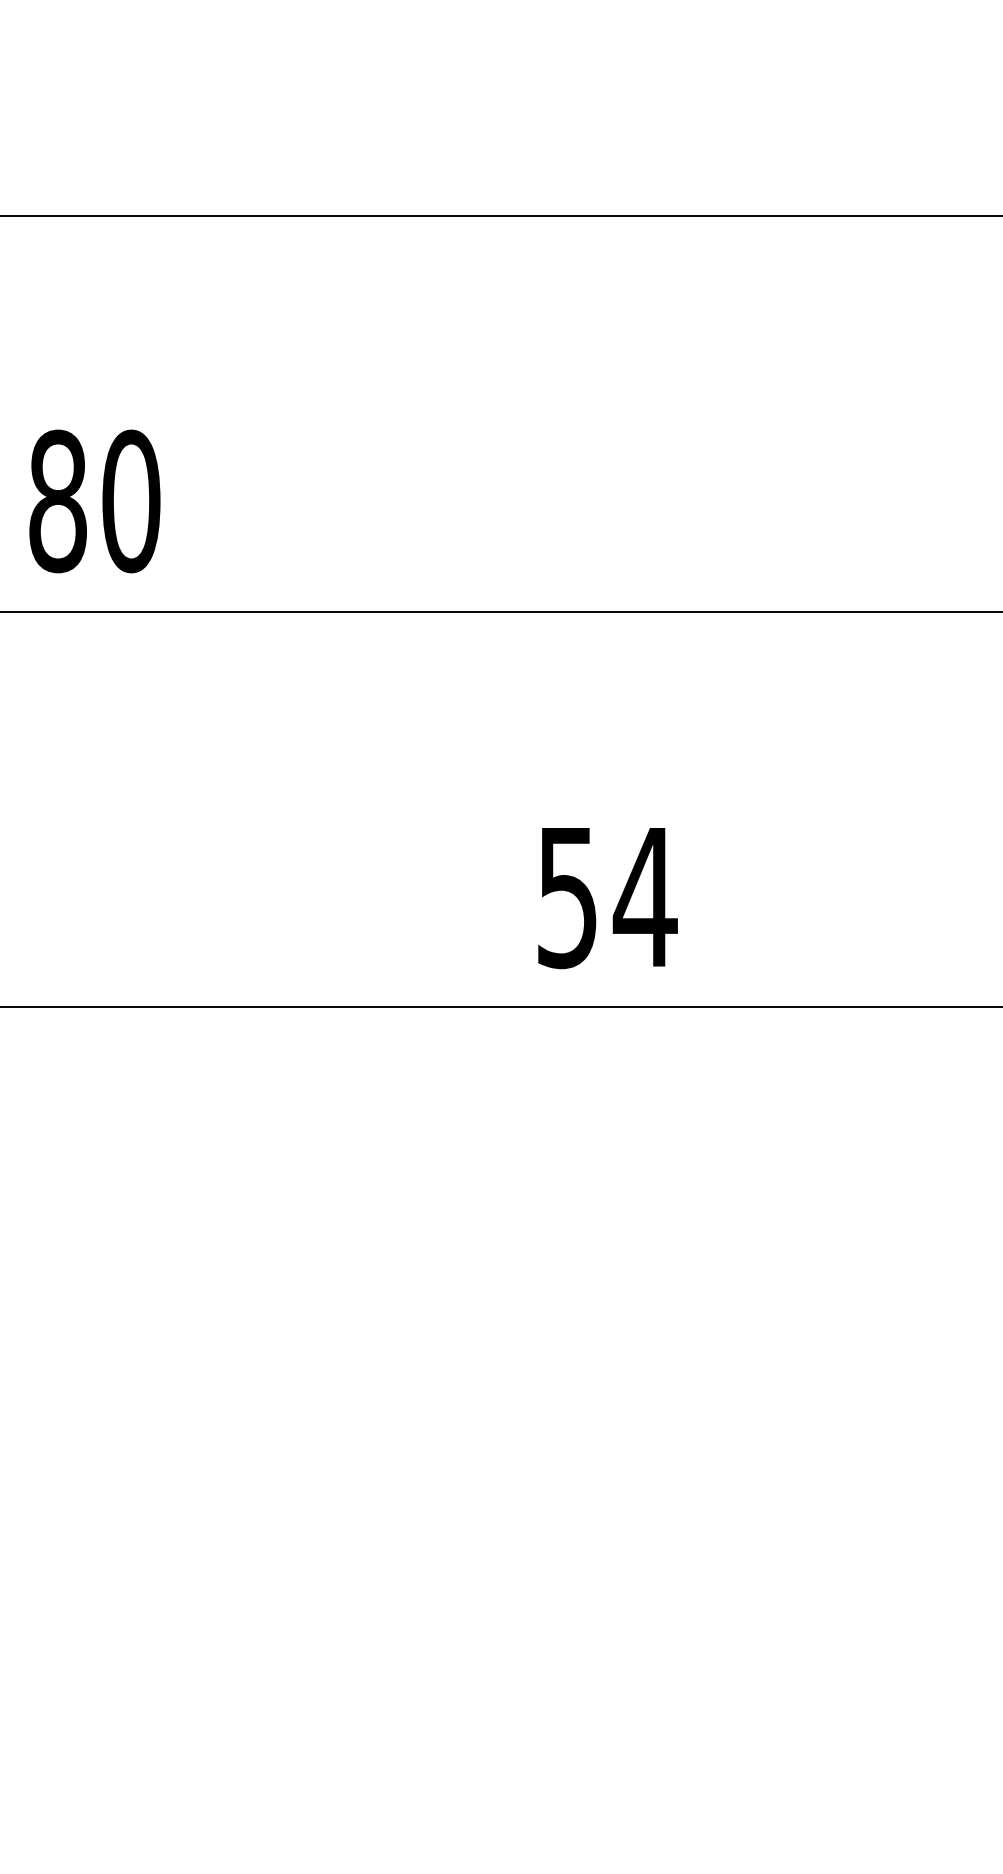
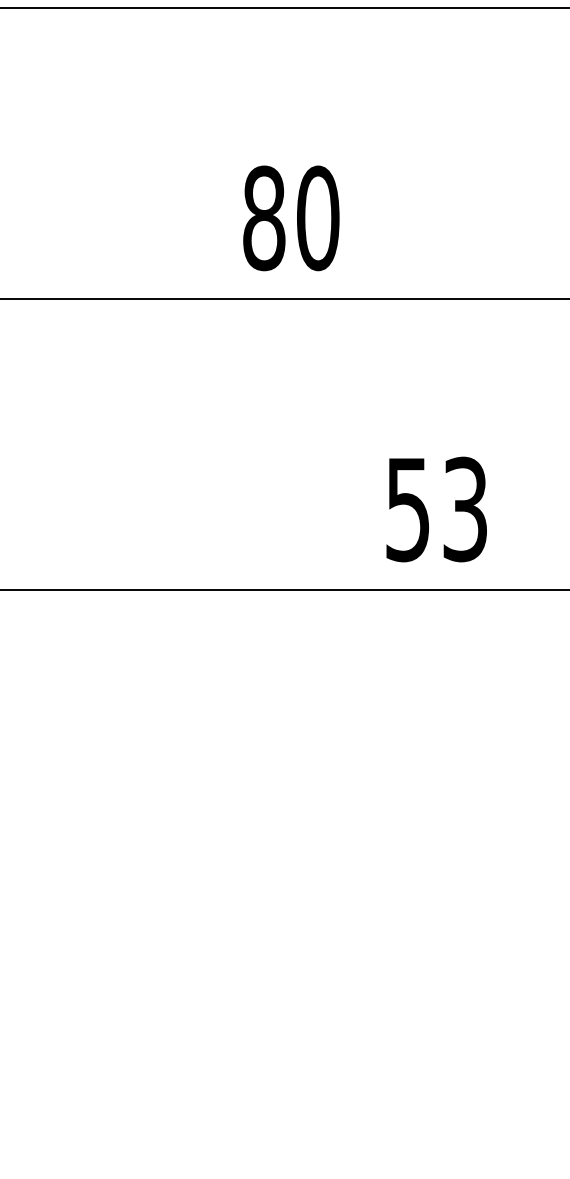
text: (94, 501) -> (291, 218), moved
text: (644, 897) -> (464, 509), 54 -> 53

